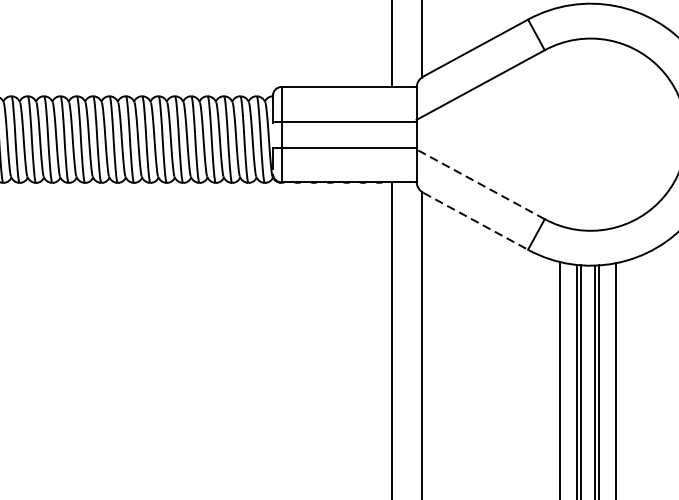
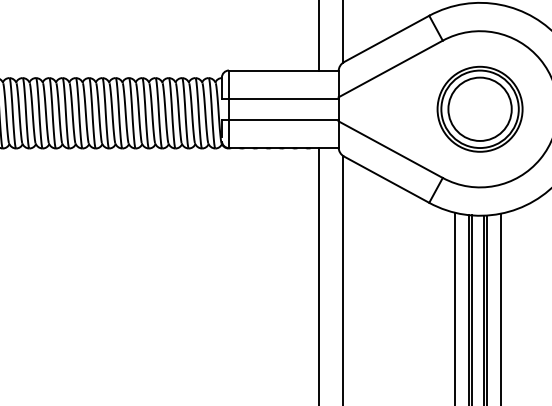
part: (589, 133) -> (479, 108), added
line: (480, 184) -> (390, 149), dashed -> solid
line: (476, 221) -> (387, 179), dashed -> solid

